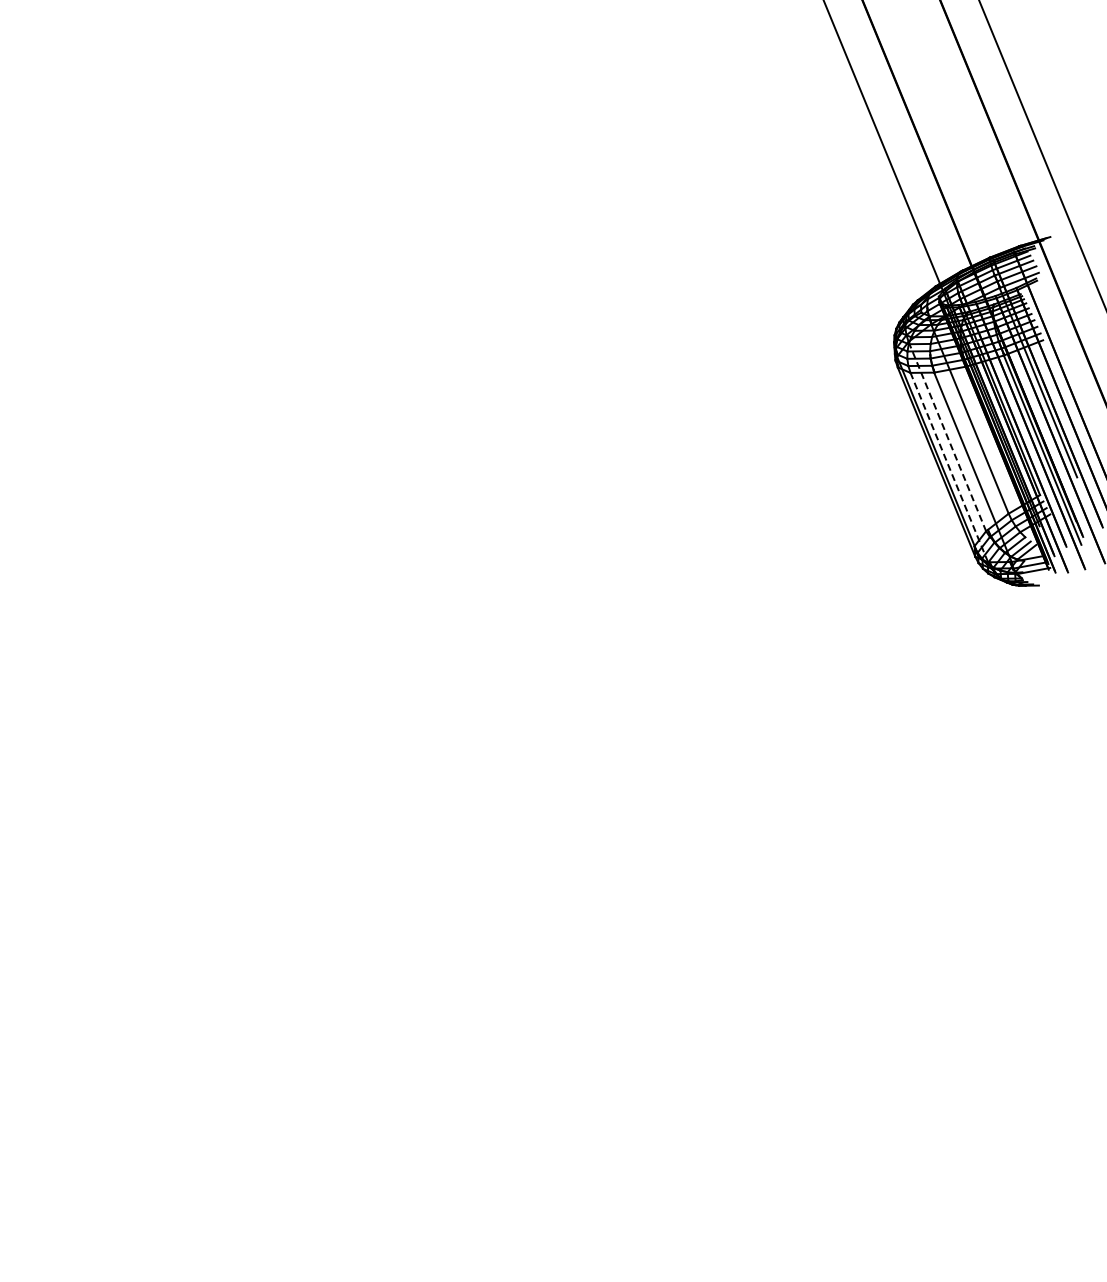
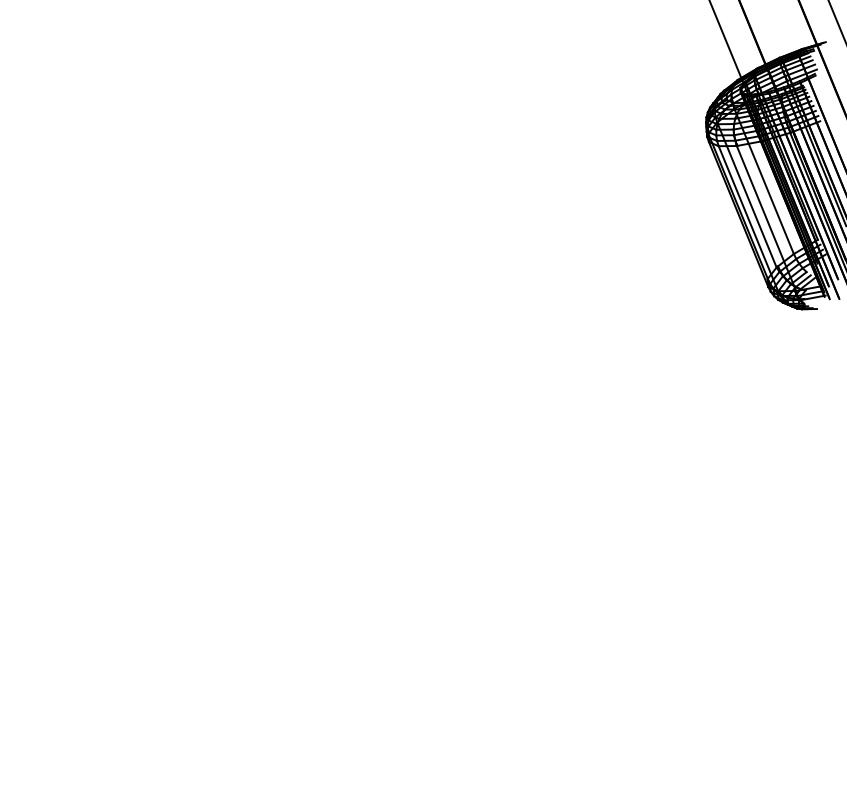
line: (947, 437) -> (747, 195), dashed -> solid
line: (949, 467) -> (748, 218), dashed -> solid

